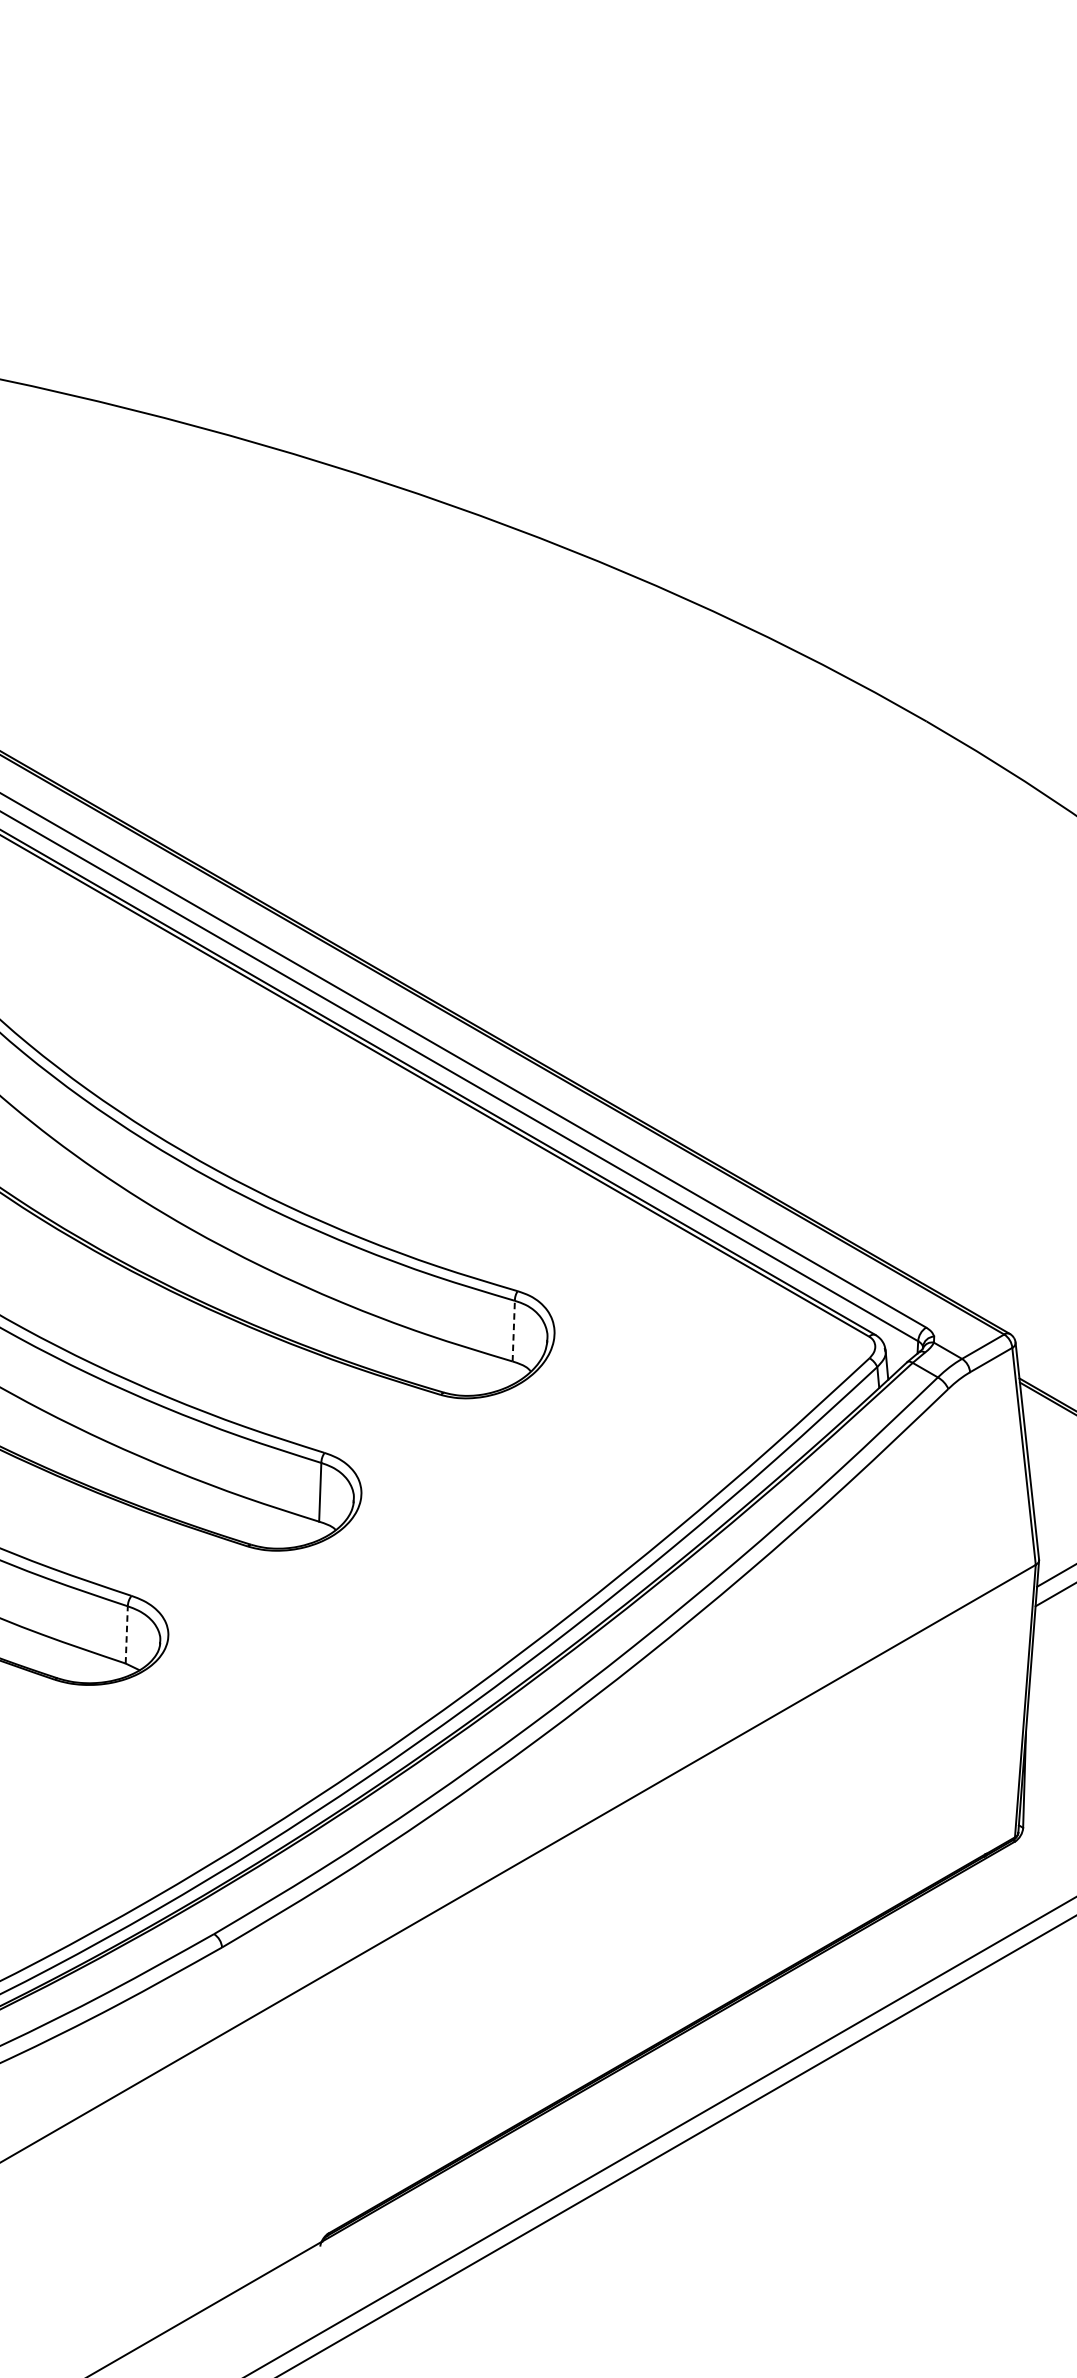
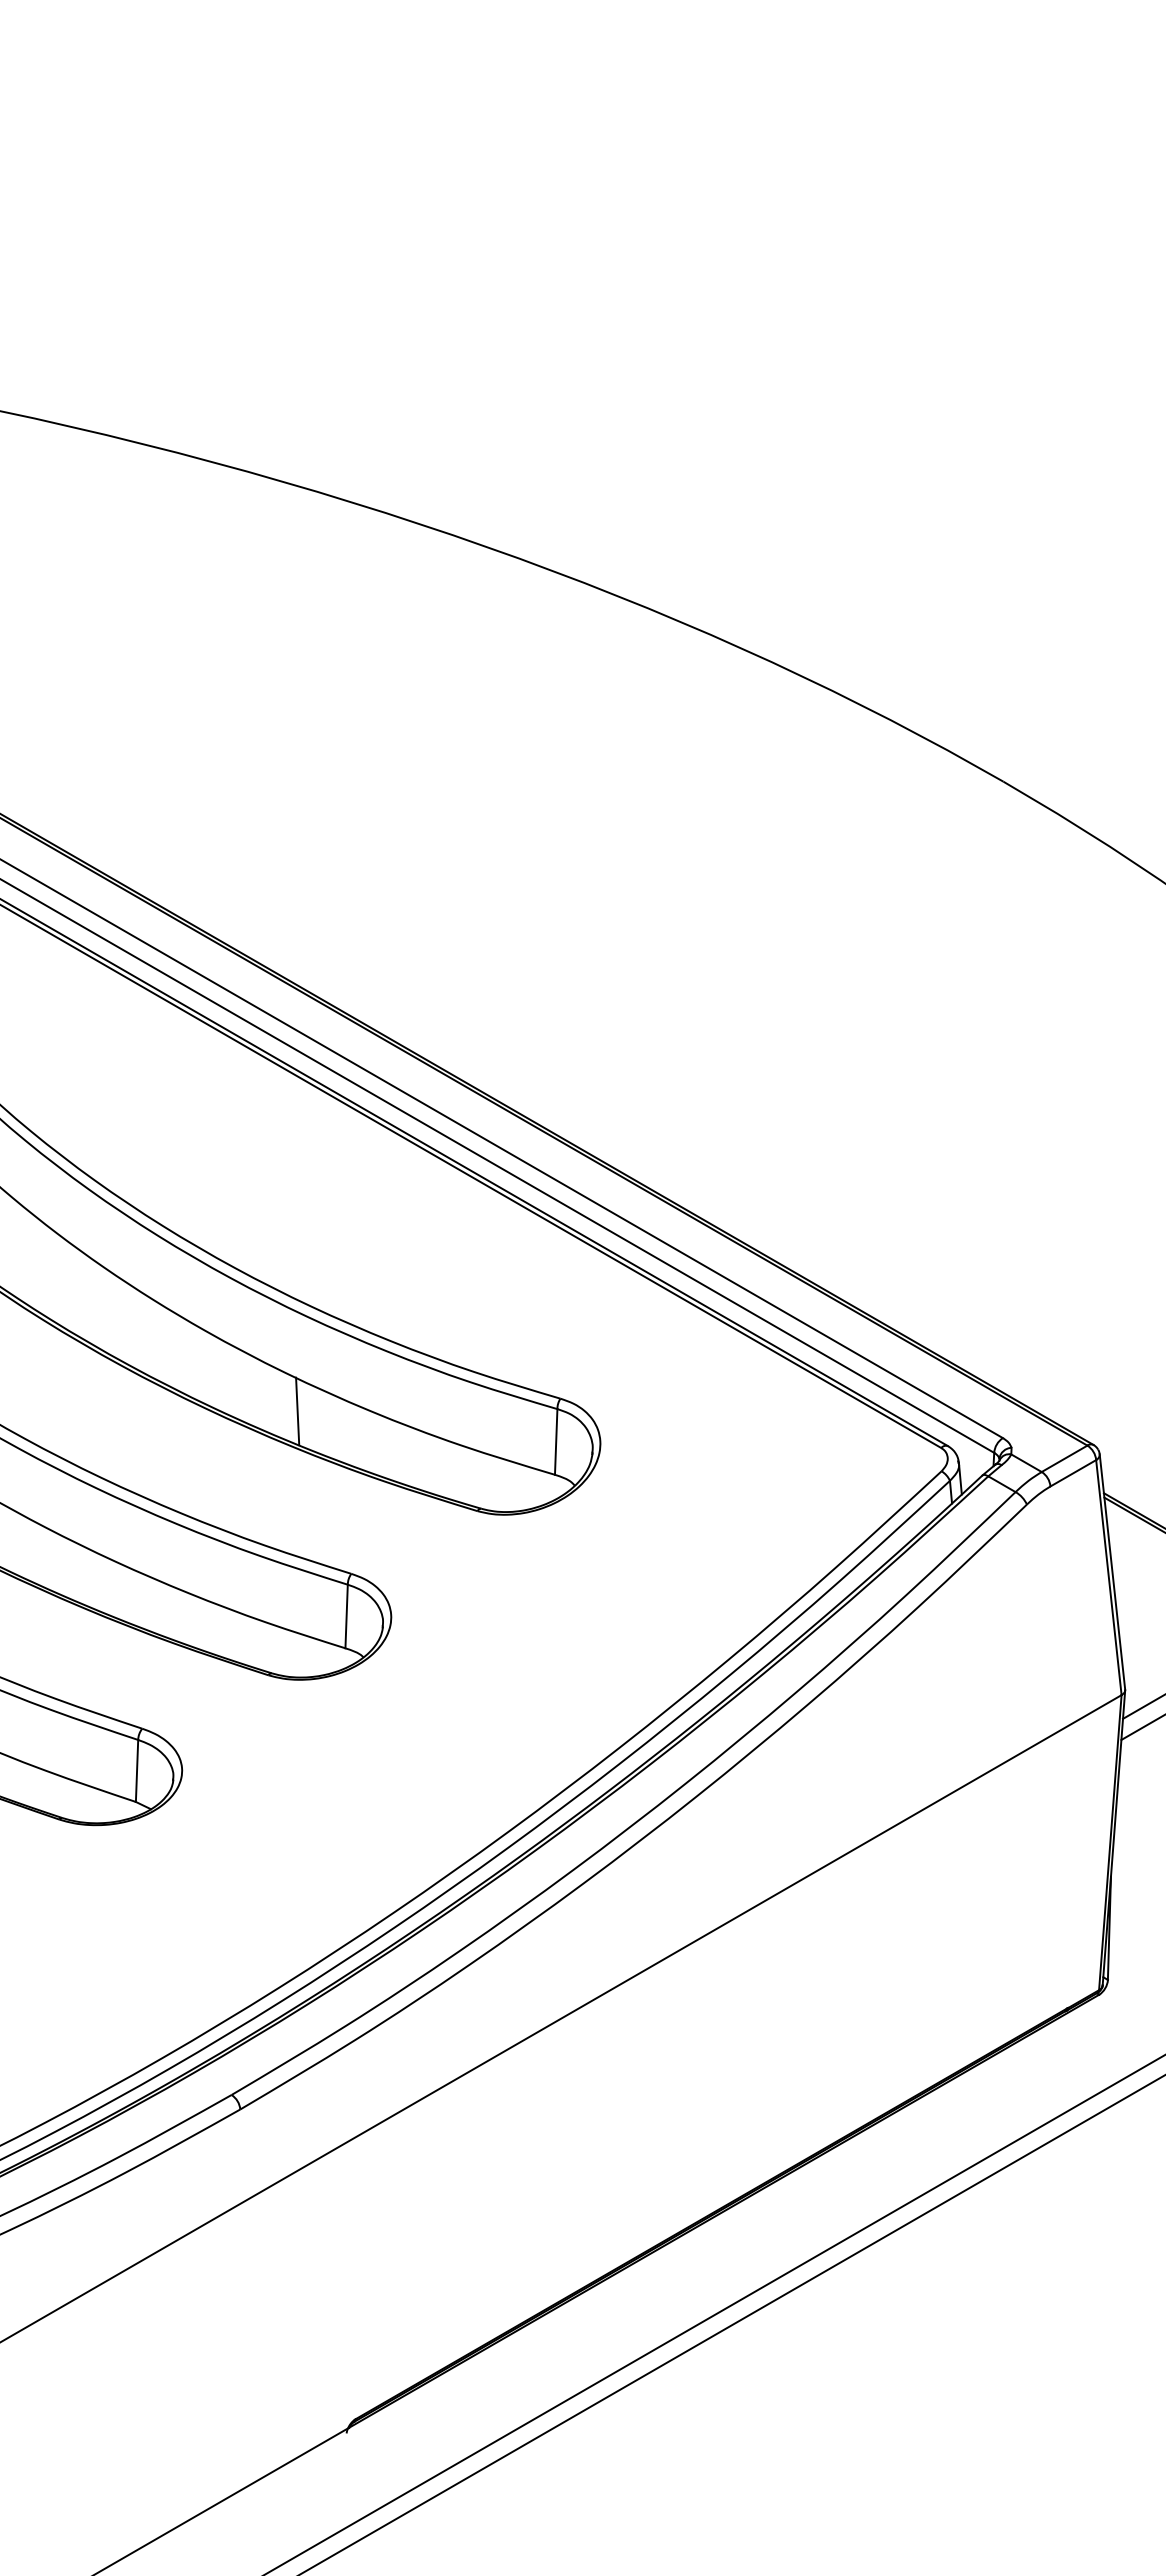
line: (274, 1303) -> (297, 1411), added
line: (514, 1330) -> (556, 1441), dashed -> solid
line: (127, 1634) -> (137, 1770), dashed -> solid

